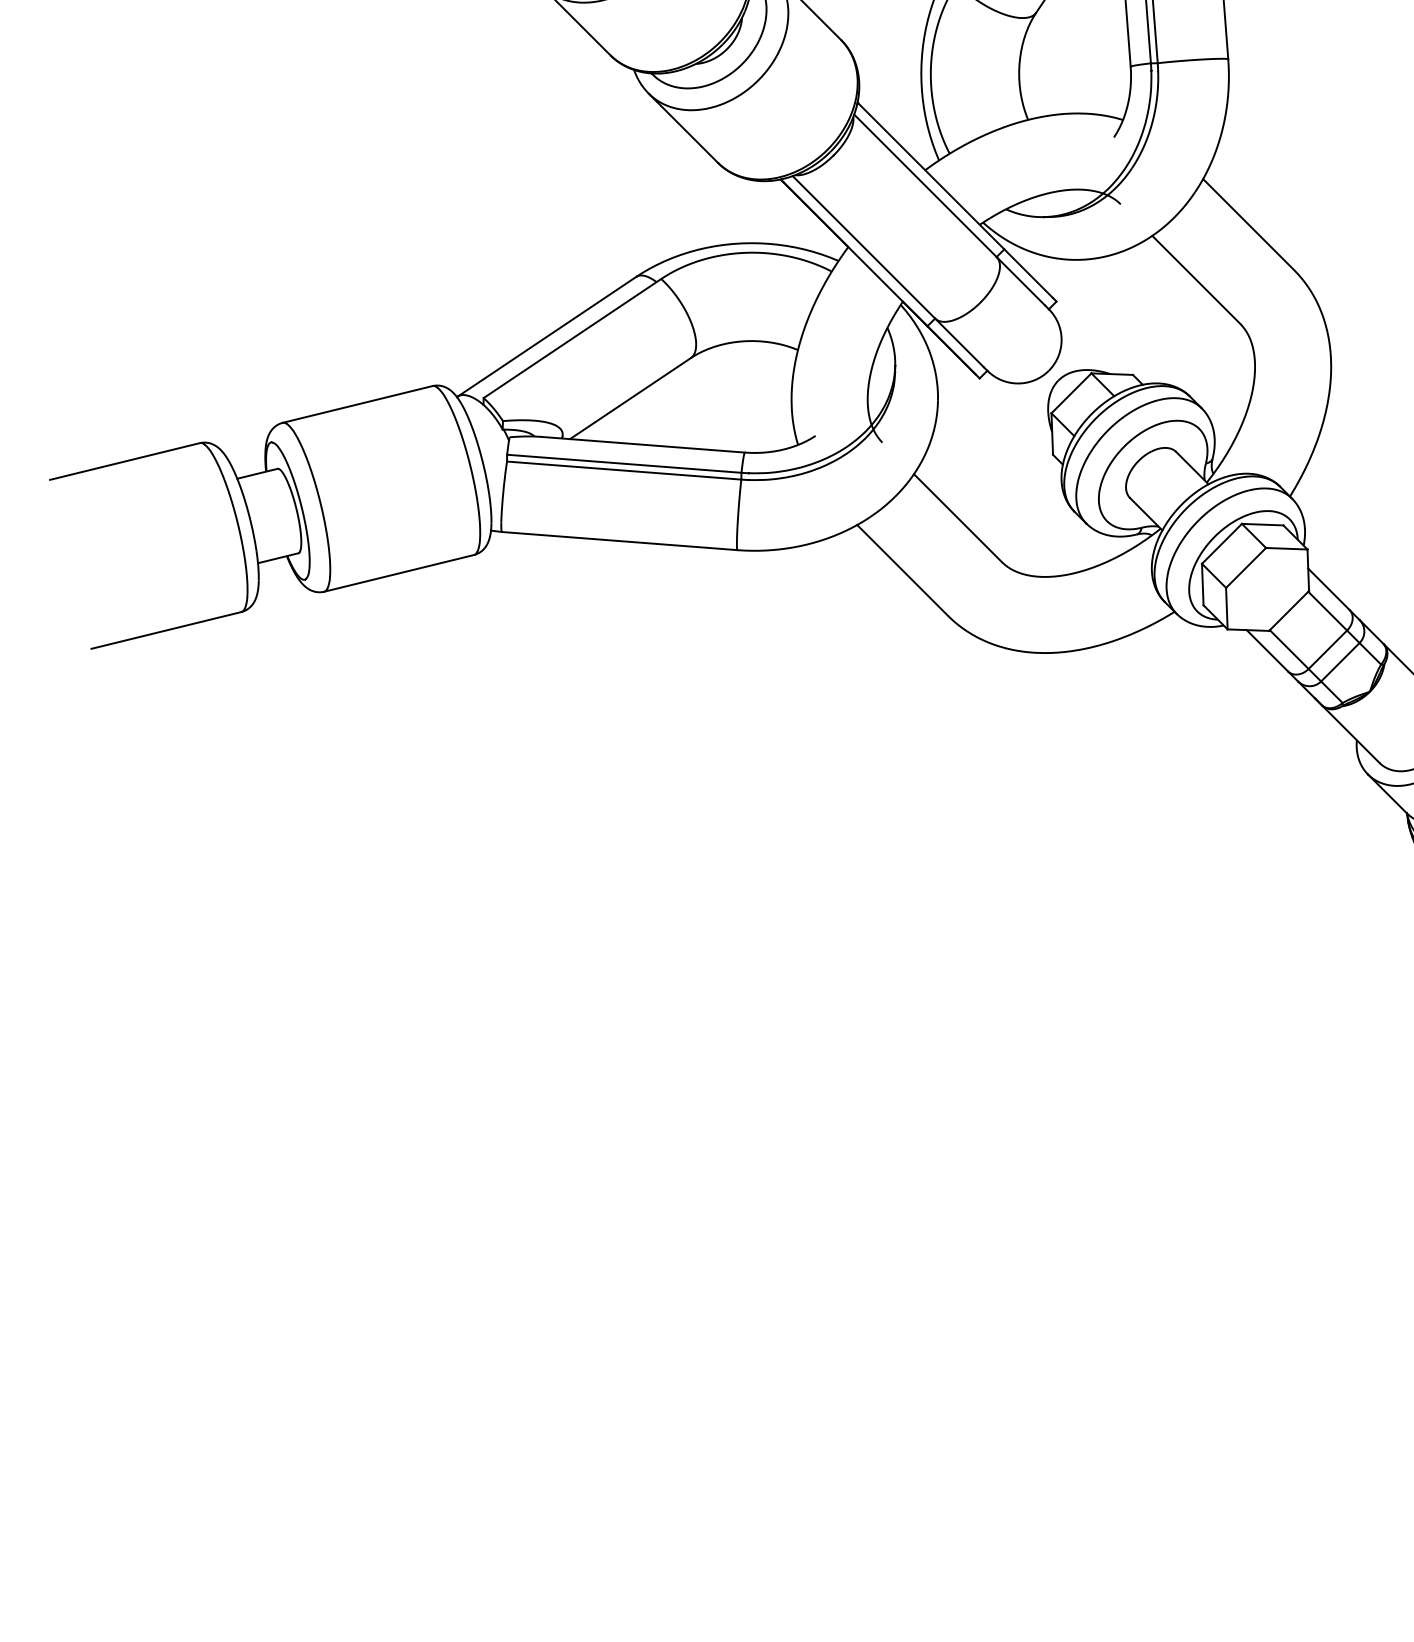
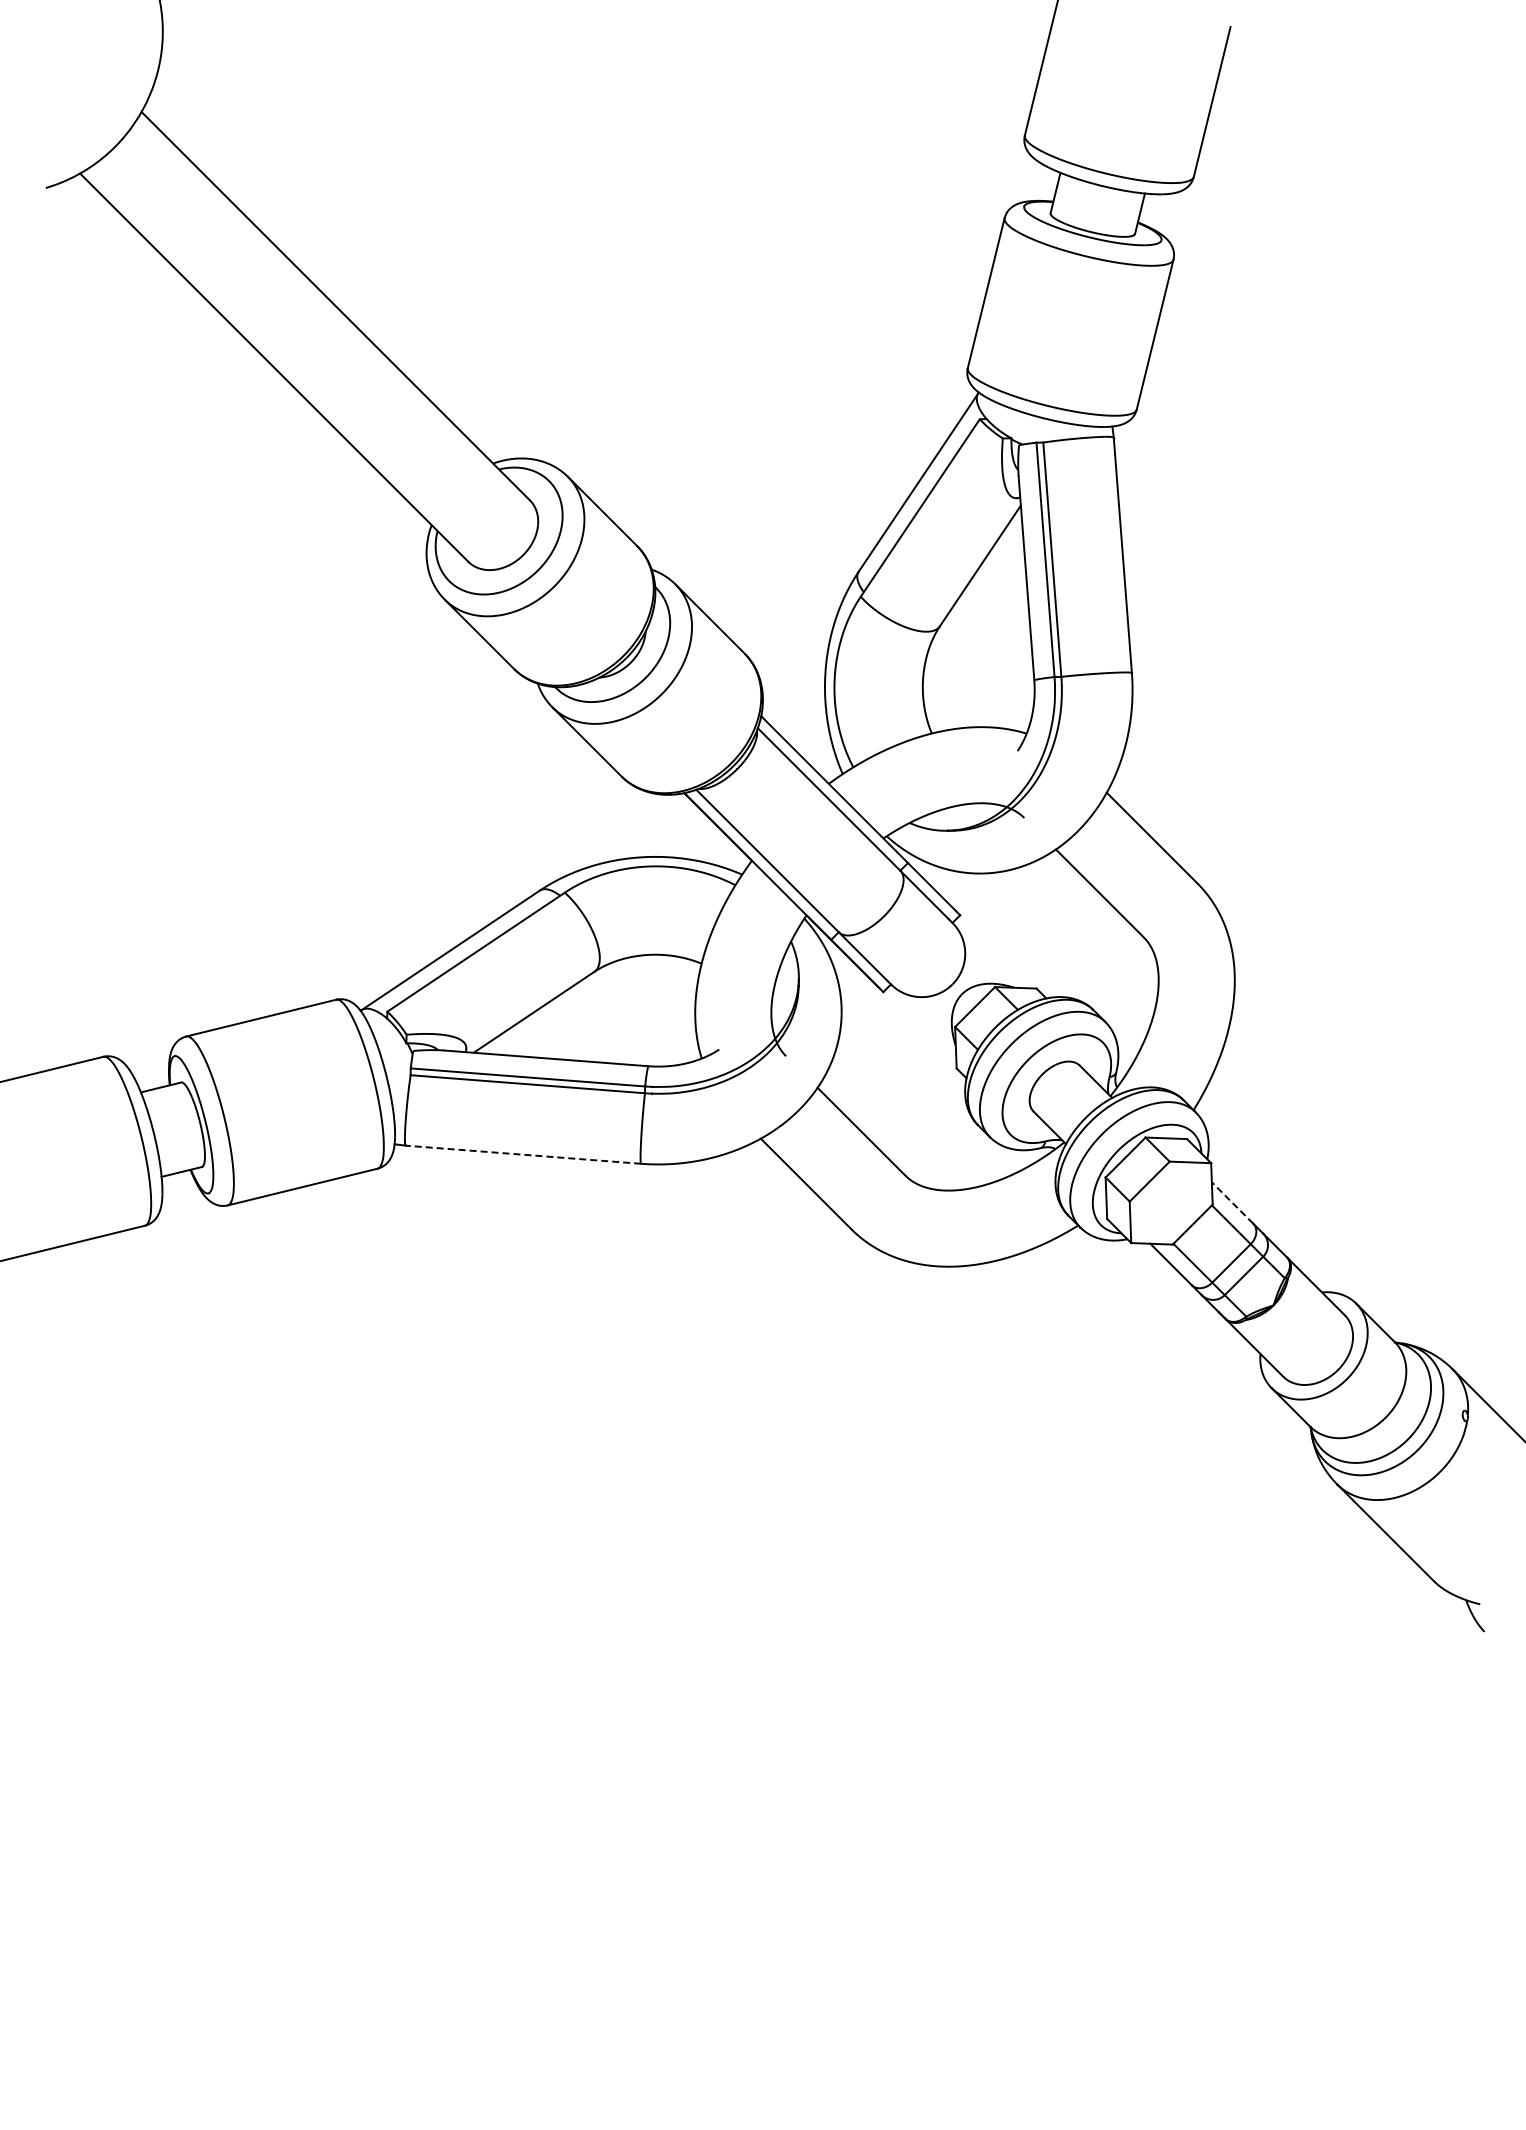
line: (618, 540) -> (522, 1154), solid -> dashed
line: (1328, 588) -> (1232, 1202), solid -> dashed

